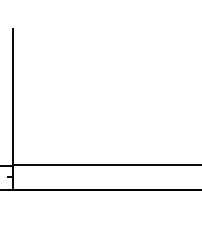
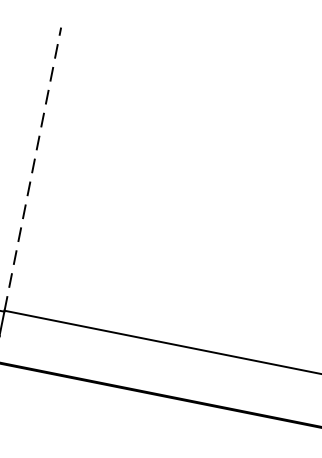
line: (13, 97) -> (33, 169), solid -> dashed

